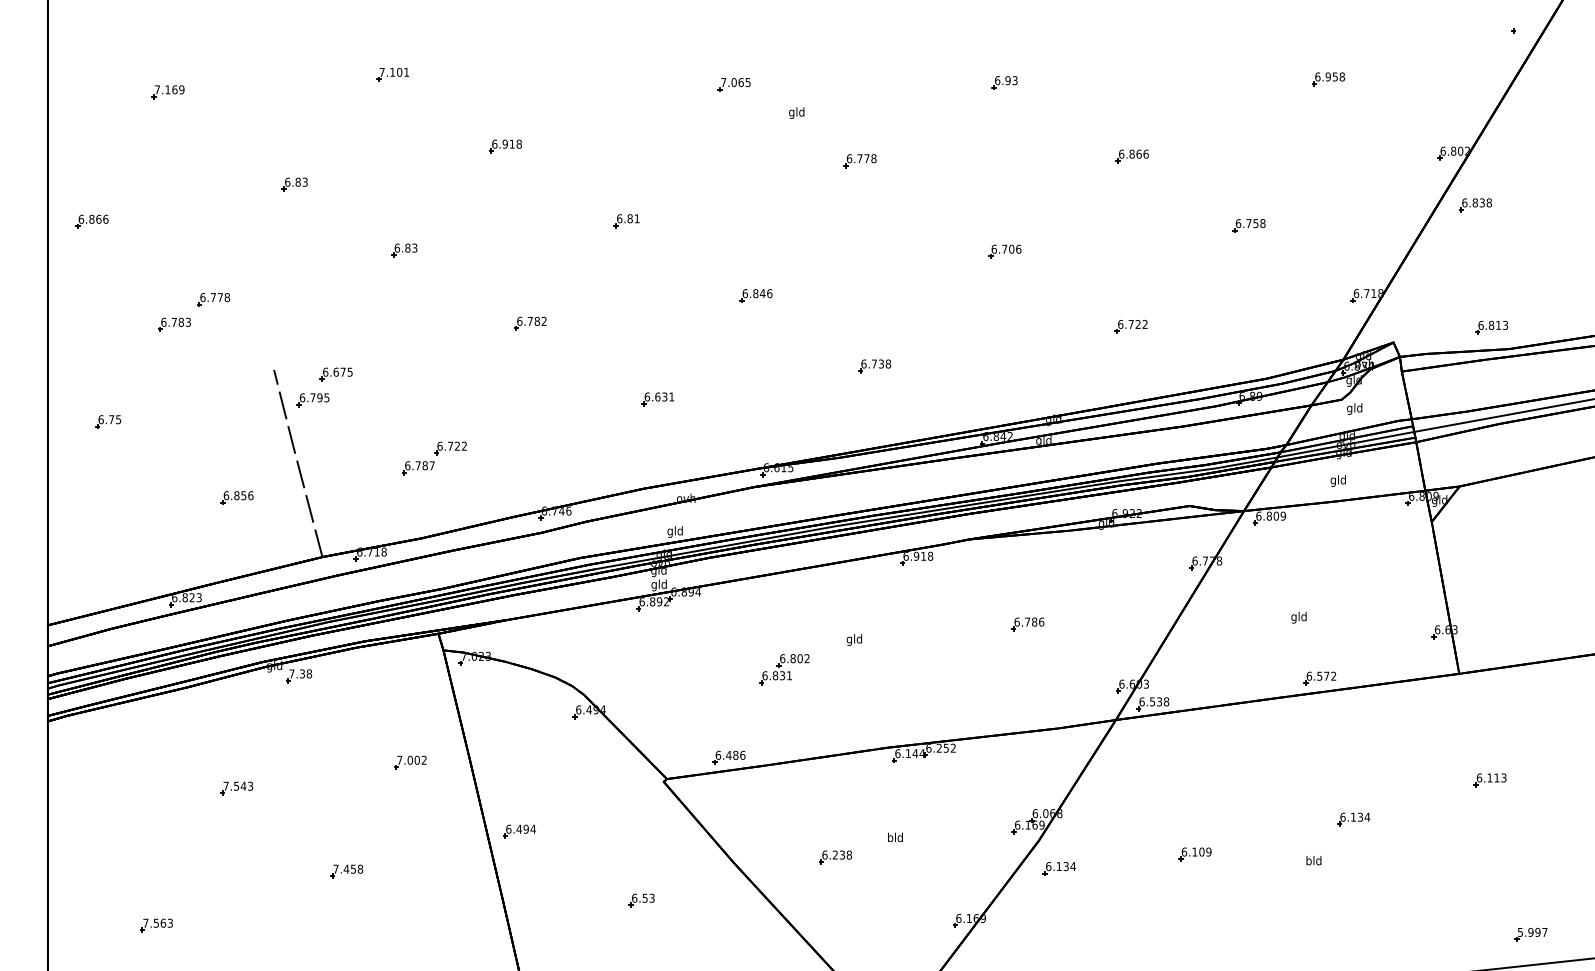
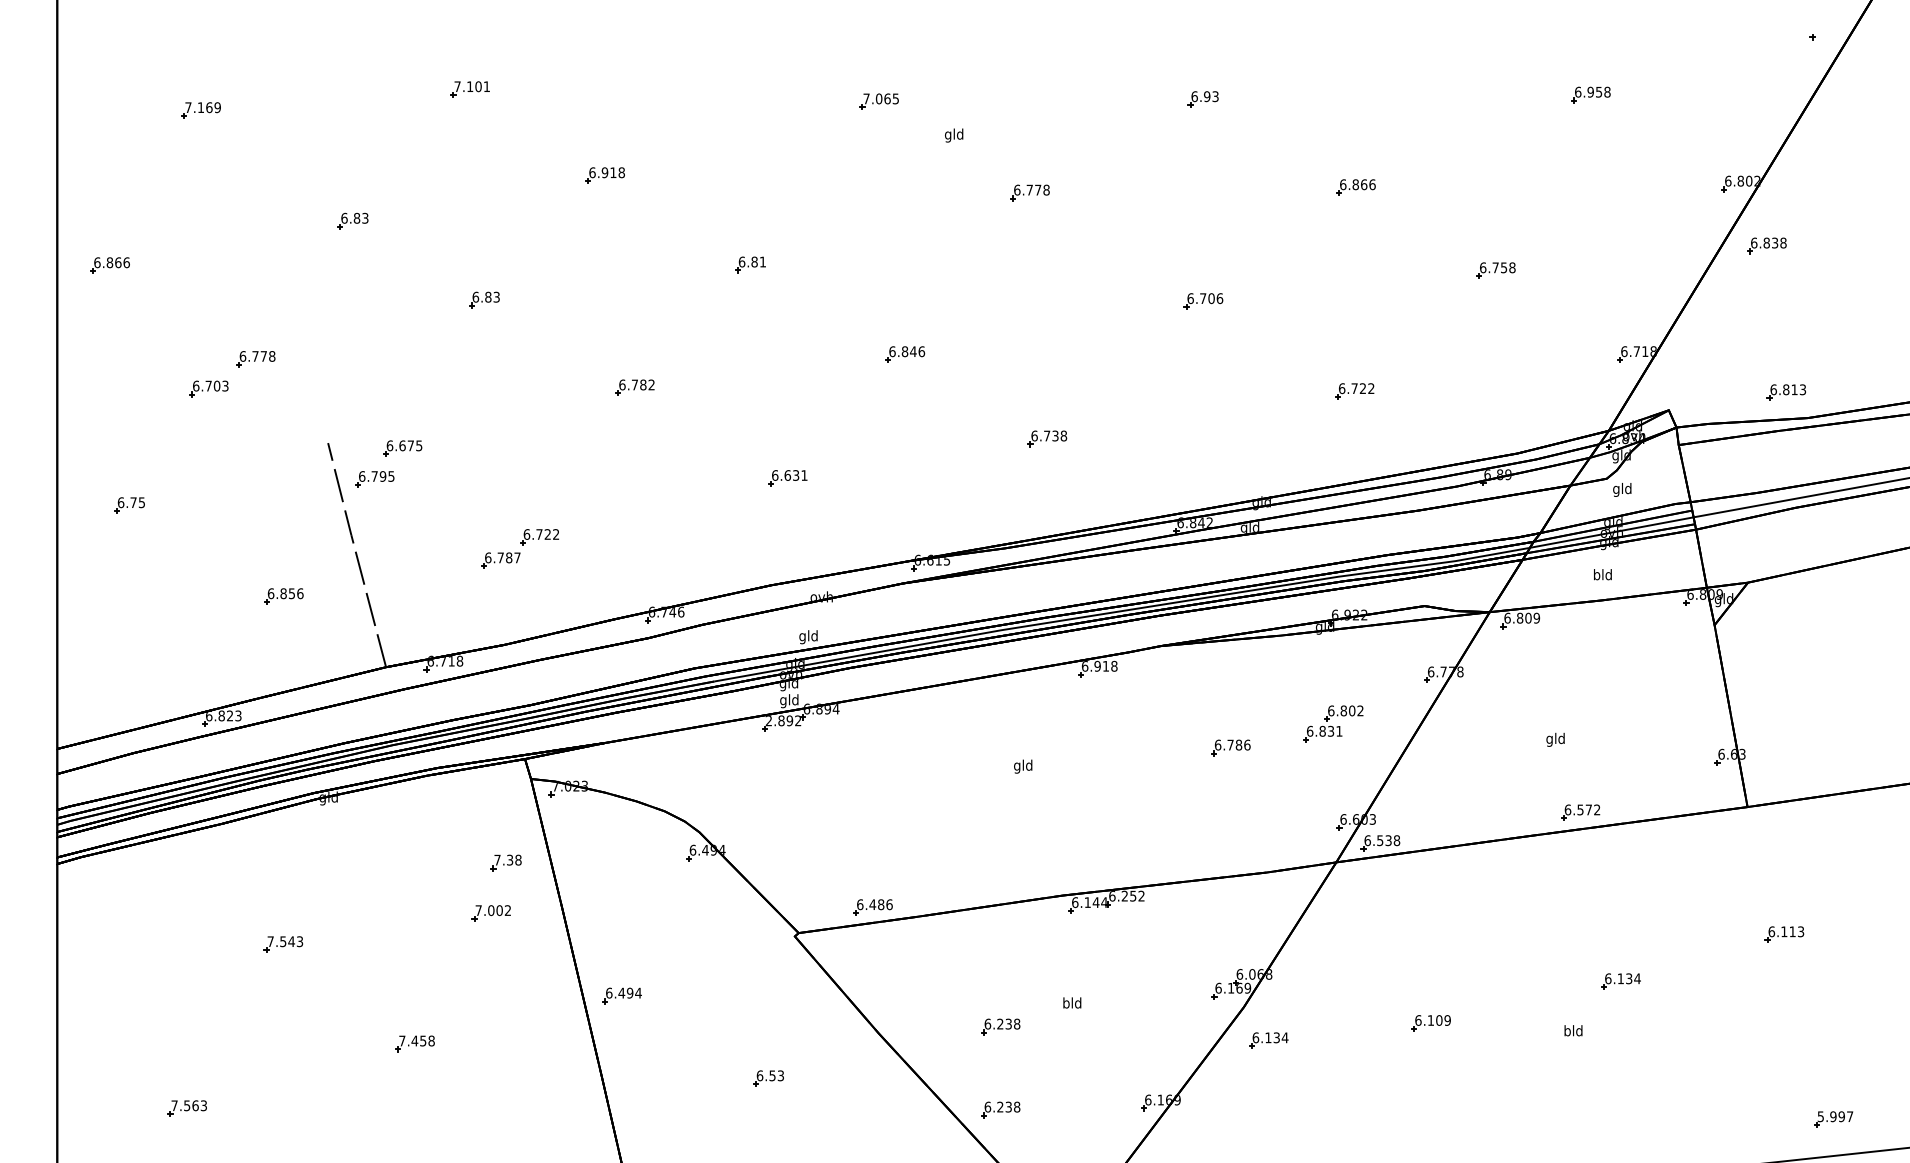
text: (180, 322) -> (216, 386), 6.783 -> 6.703
text: (1333, 481) -> (1596, 576), gld -> bld
text: (641, 601) -> (768, 720), 6.892 -> 2.892
part: (784, 669) -> (1333, 723), moved
part: (298, 675) -> (505, 862), moved
part: (835, 926) -> (1000, 1109), added

